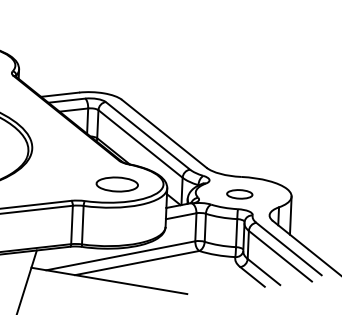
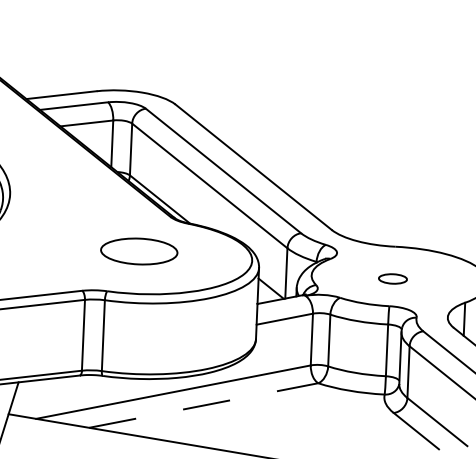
part: (116, 184) -> (137, 251), moved
part: (239, 194) -> (392, 279), size x0.6
line: (137, 262) -> (204, 404), solid -> dashed

